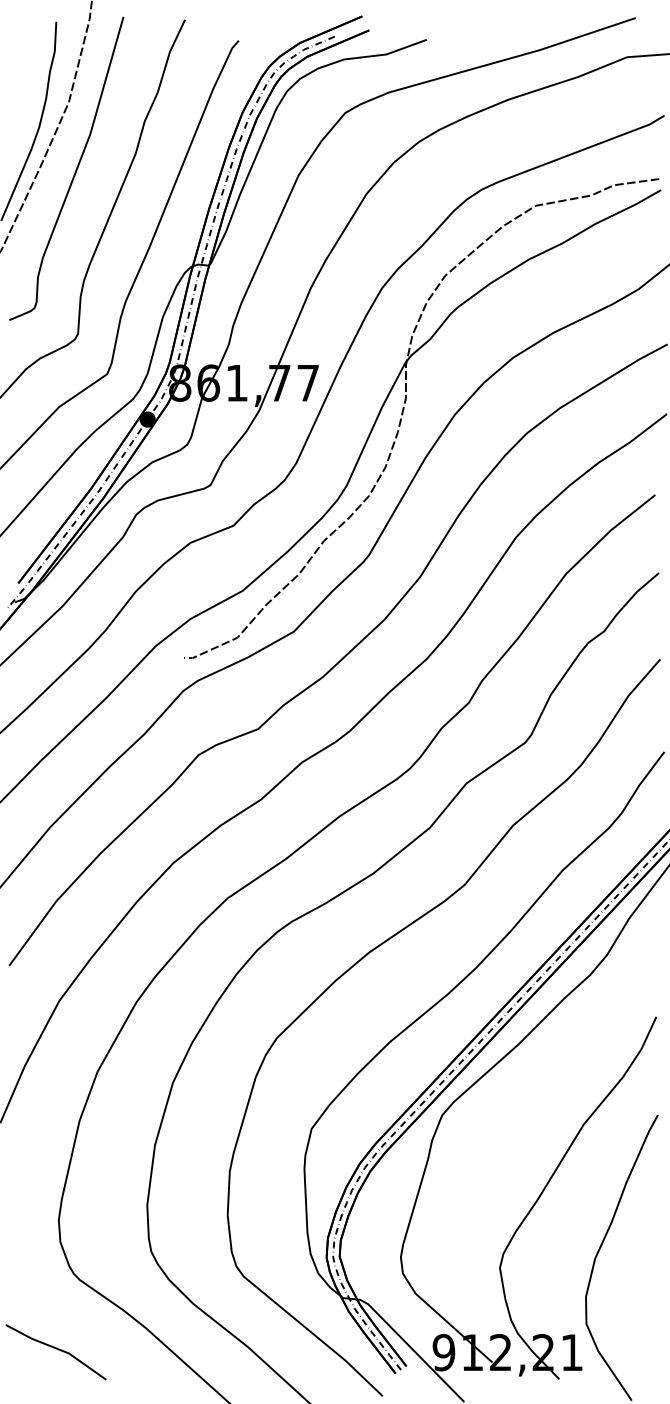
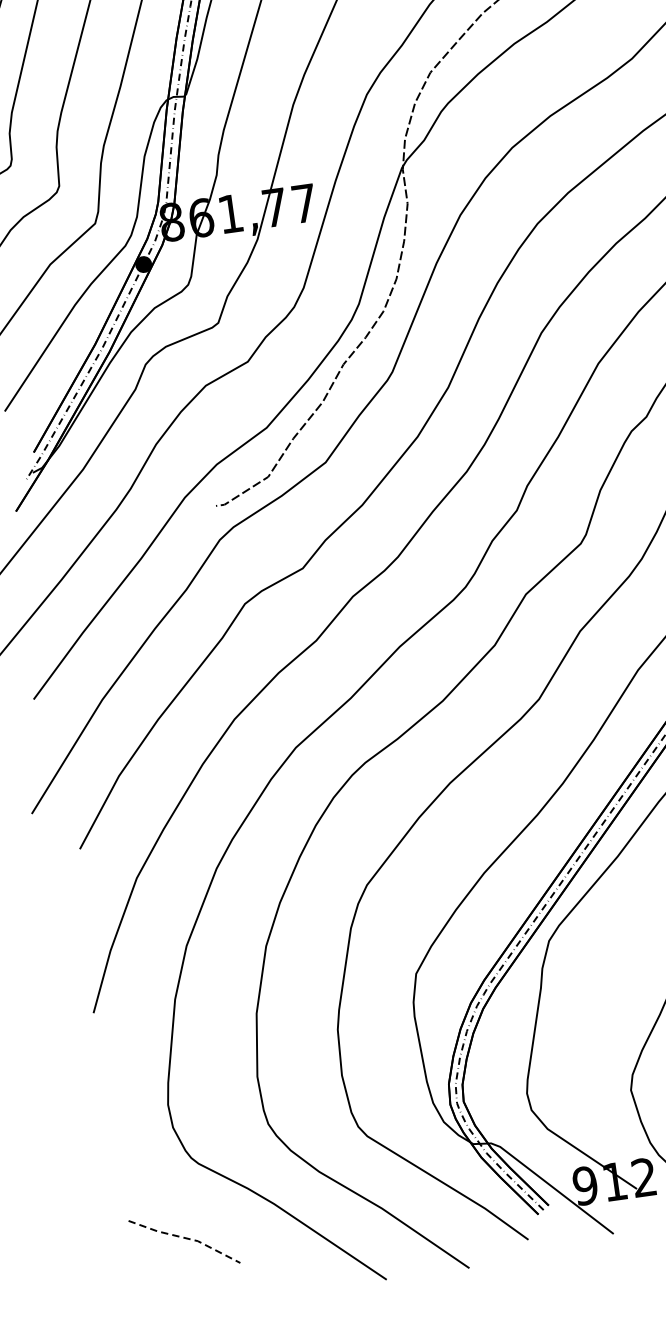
line: (57, 1349) -> (185, 1238), solid -> dashed

